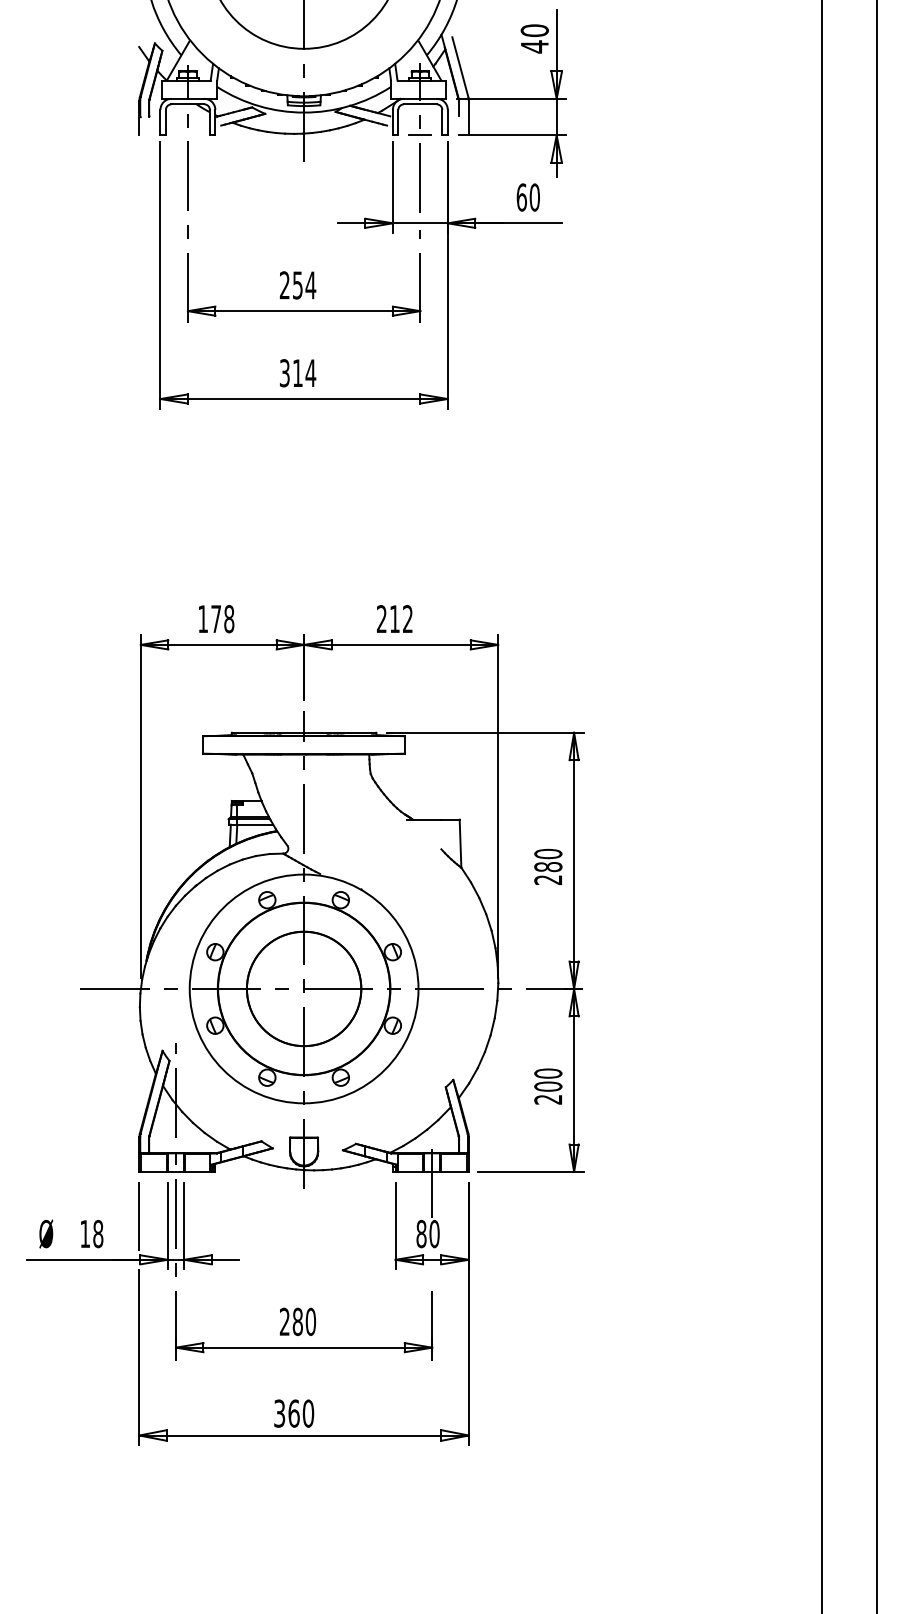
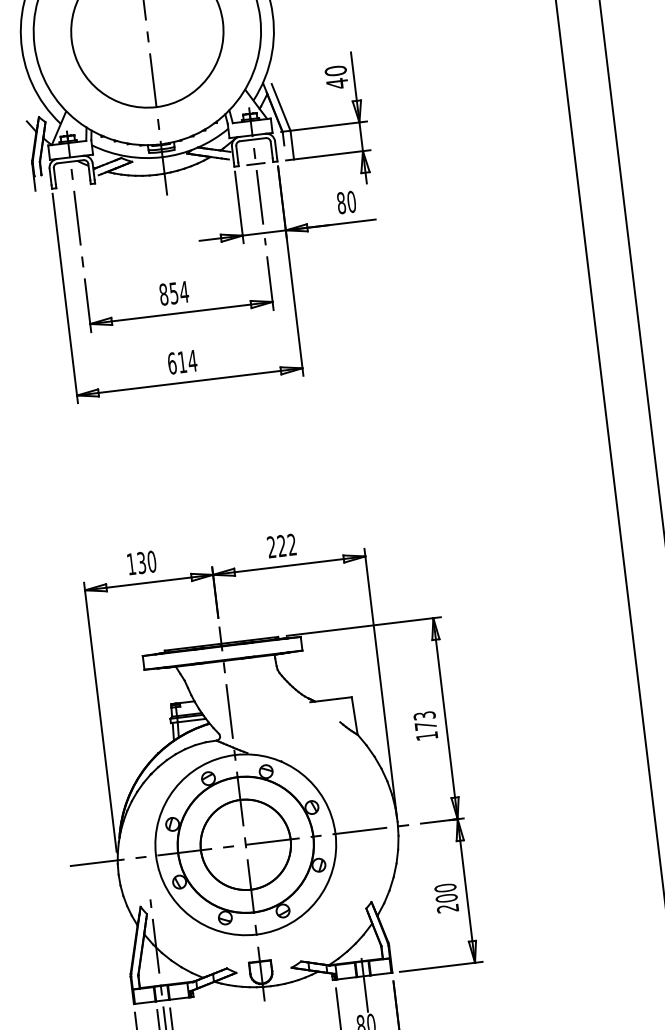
text: (521, 197) -> (341, 203), 60 -> 80
text: (284, 285) -> (163, 294), 254 -> 854
text: (284, 373) -> (171, 363), 314 -> 614
text: (394, 618) -> (281, 545), 212 -> 222
text: (222, 619) -> (146, 562), 178 -> 130
text: (548, 866) -> (425, 725), 280 -> 173

